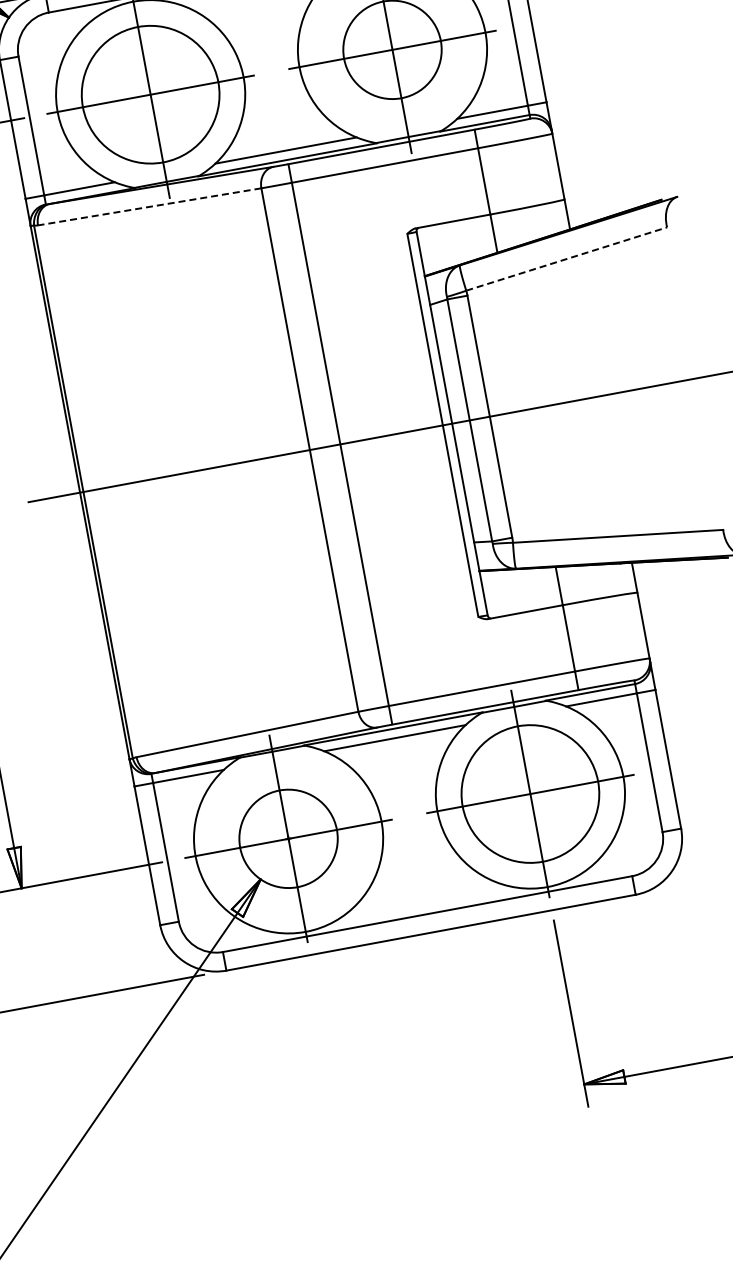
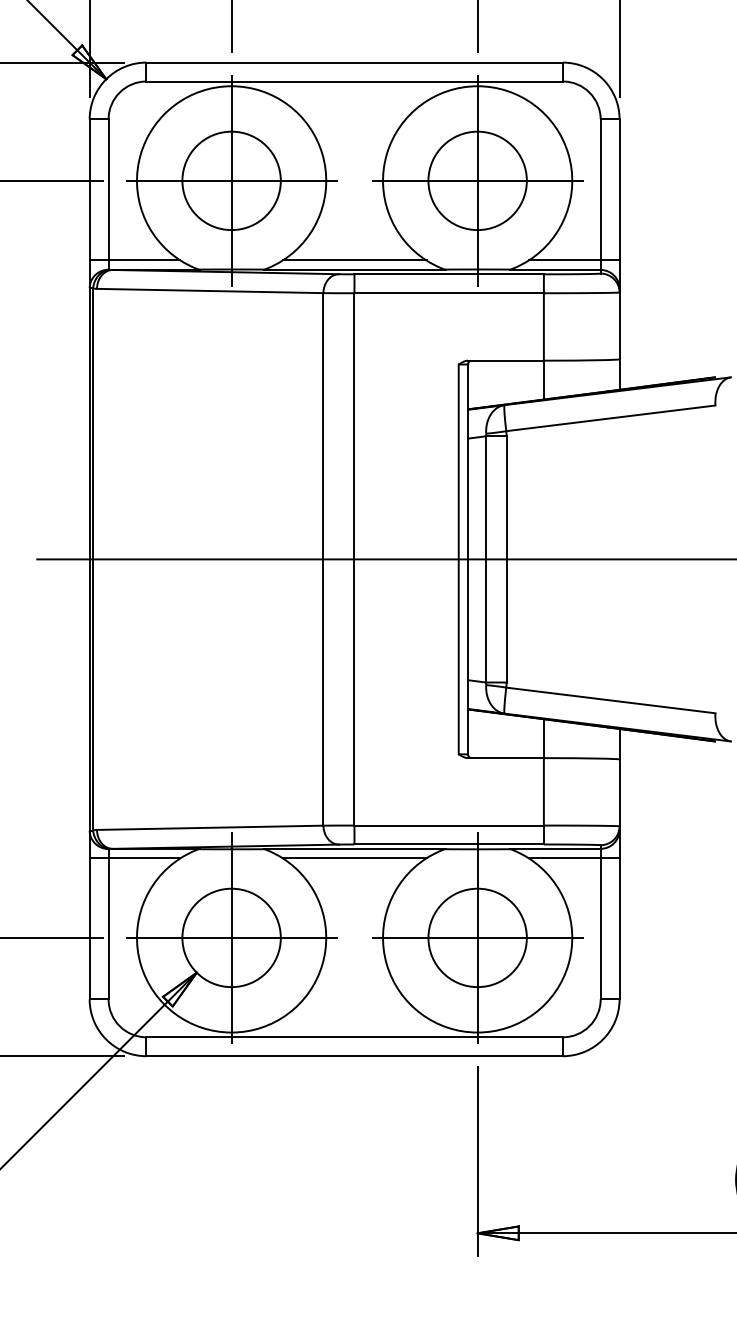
circle: (150, 94) -> (231, 180), size x0.71
line: (149, 207) -> (209, 291), dashed -> solid
line: (567, 259) -> (611, 418), dashed -> solid
circle: (530, 793) -> (477, 937), size x0.71

